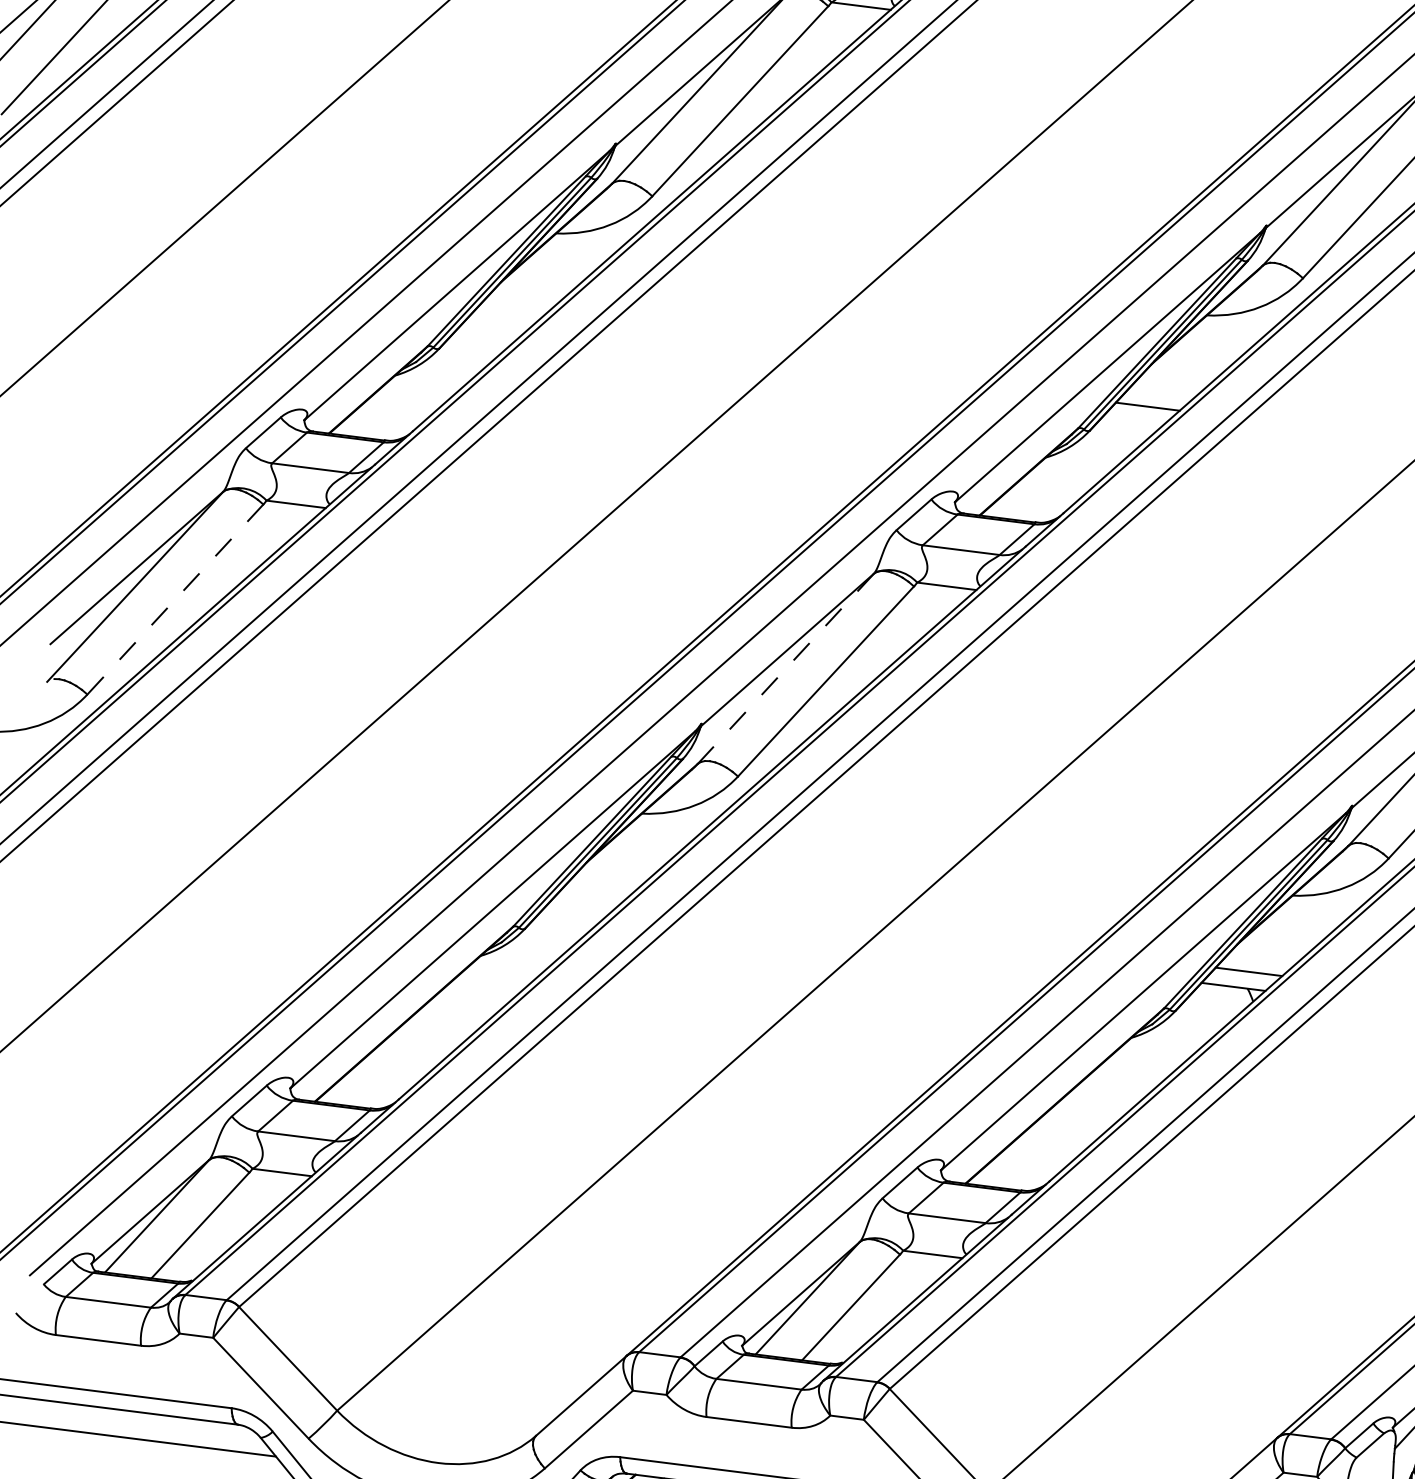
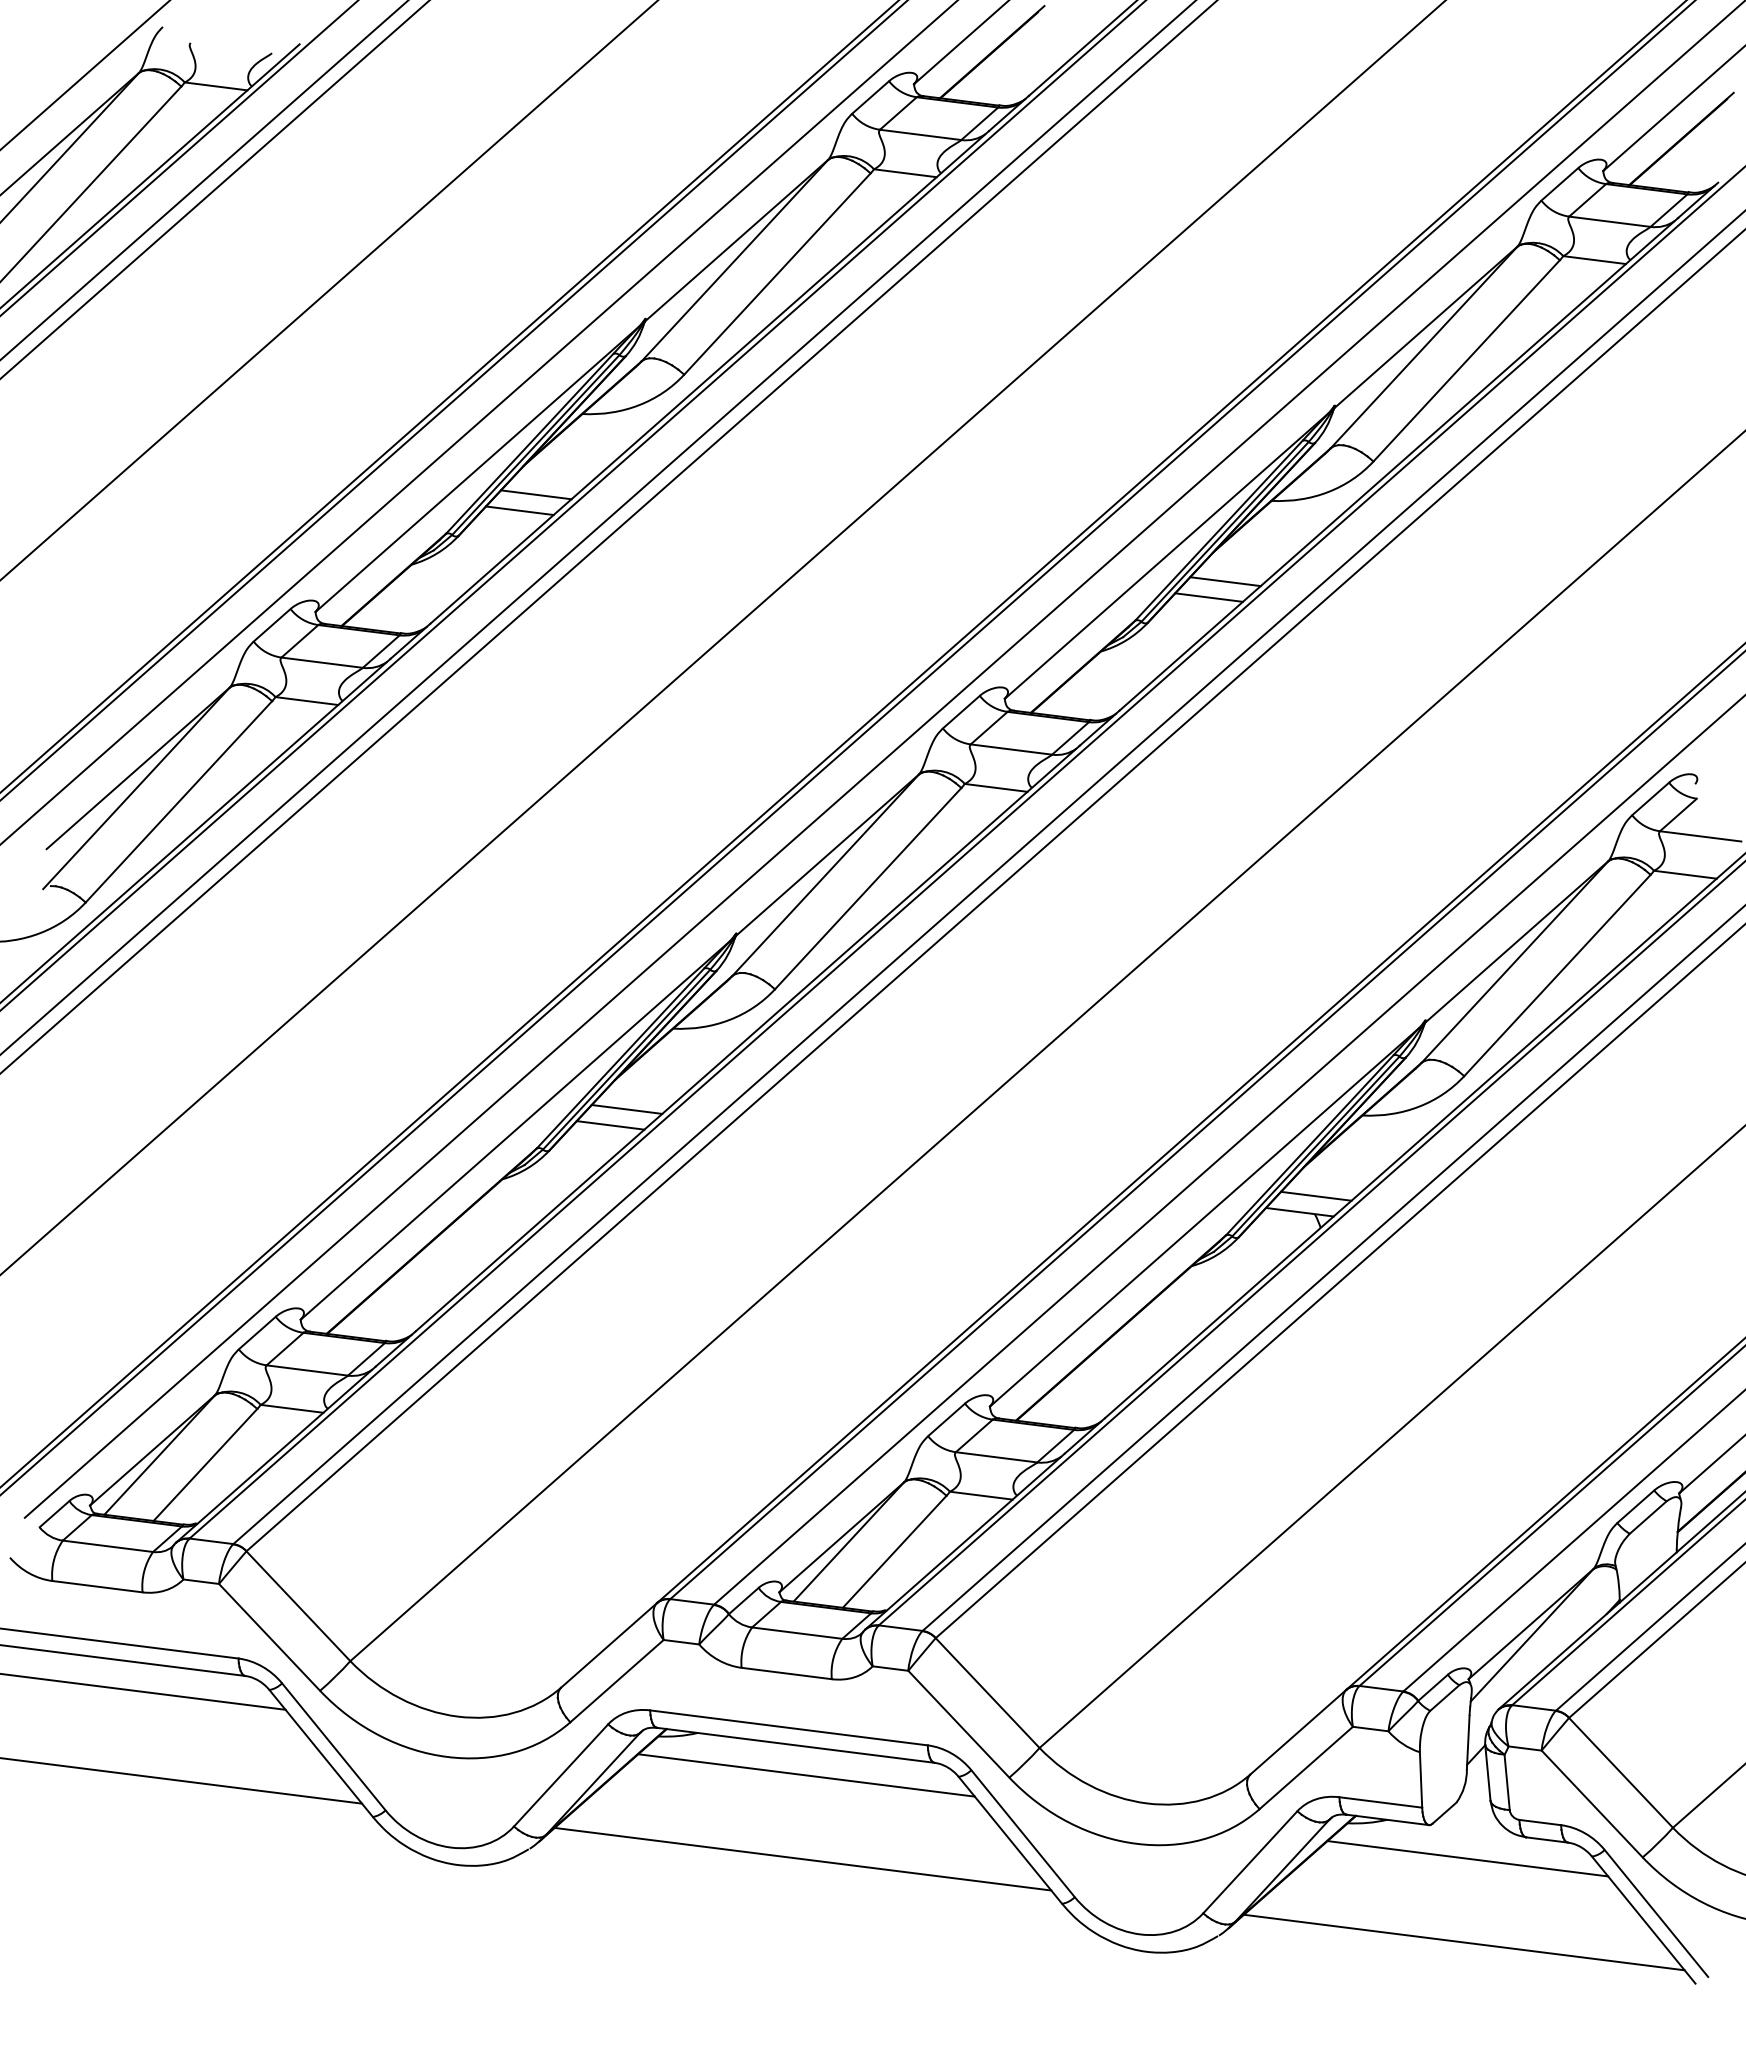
line: (511, 309) -> (535, 494), added
line: (496, 324) -> (519, 510), added
line: (1163, 391) -> (1225, 581), added
line: (174, 600) -> (178, 802), dashed -> solid
line: (785, 668) -> (825, 874), dashed -> solid
line: (597, 889) -> (626, 1109), added
line: (582, 905) -> (610, 1125), added

